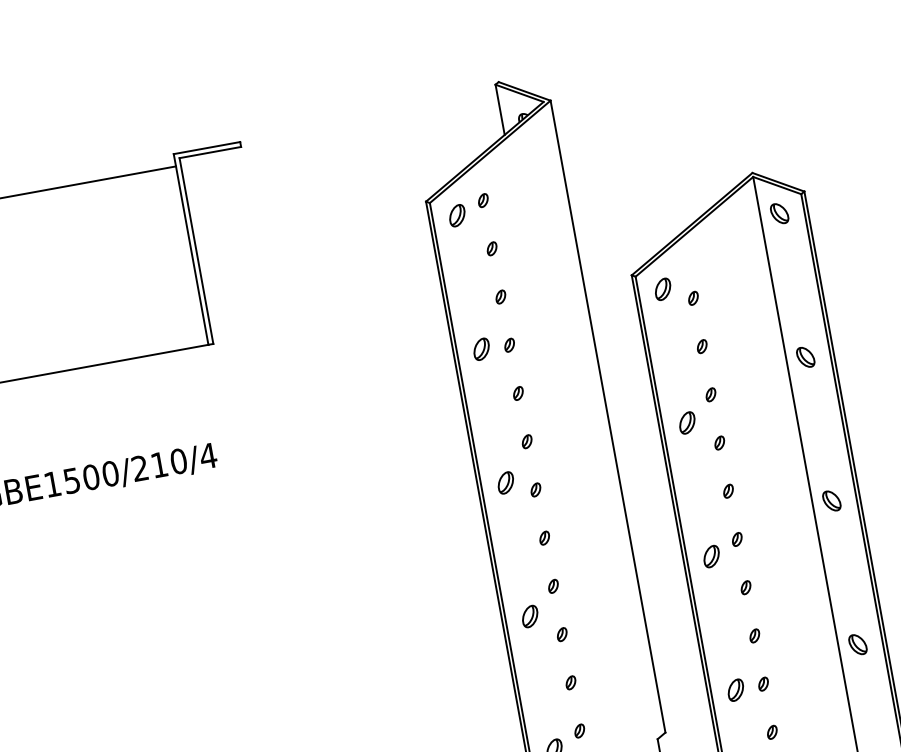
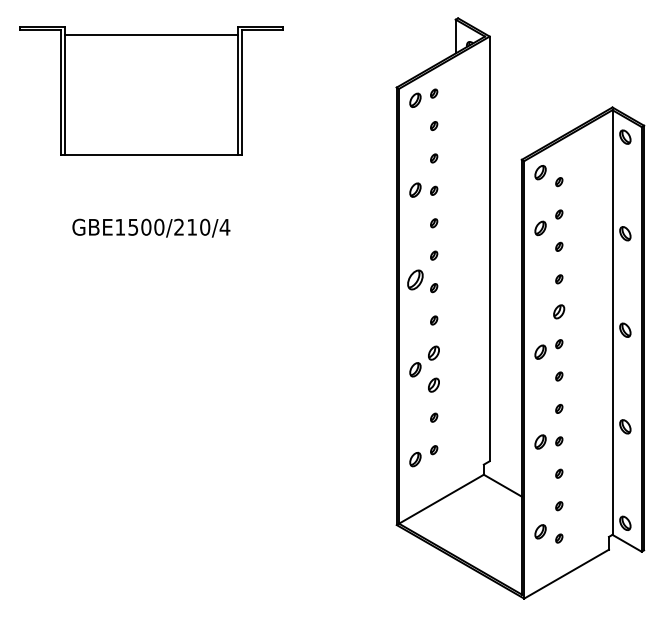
part: (687, 423) -> (540, 228), moved
part: (505, 482) -> (415, 279), size x1.4
part: (728, 490) -> (559, 311), size x1.6
part: (553, 585) -> (434, 352), size x1.6
part: (562, 634) -> (434, 385), size x1.6

